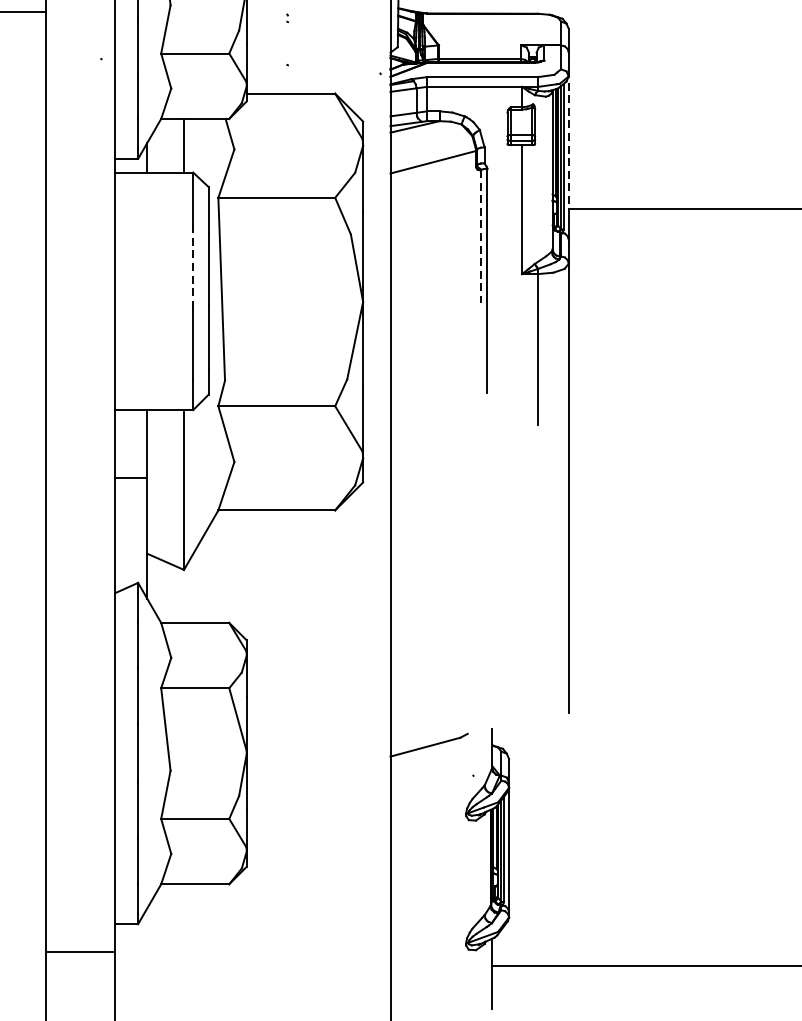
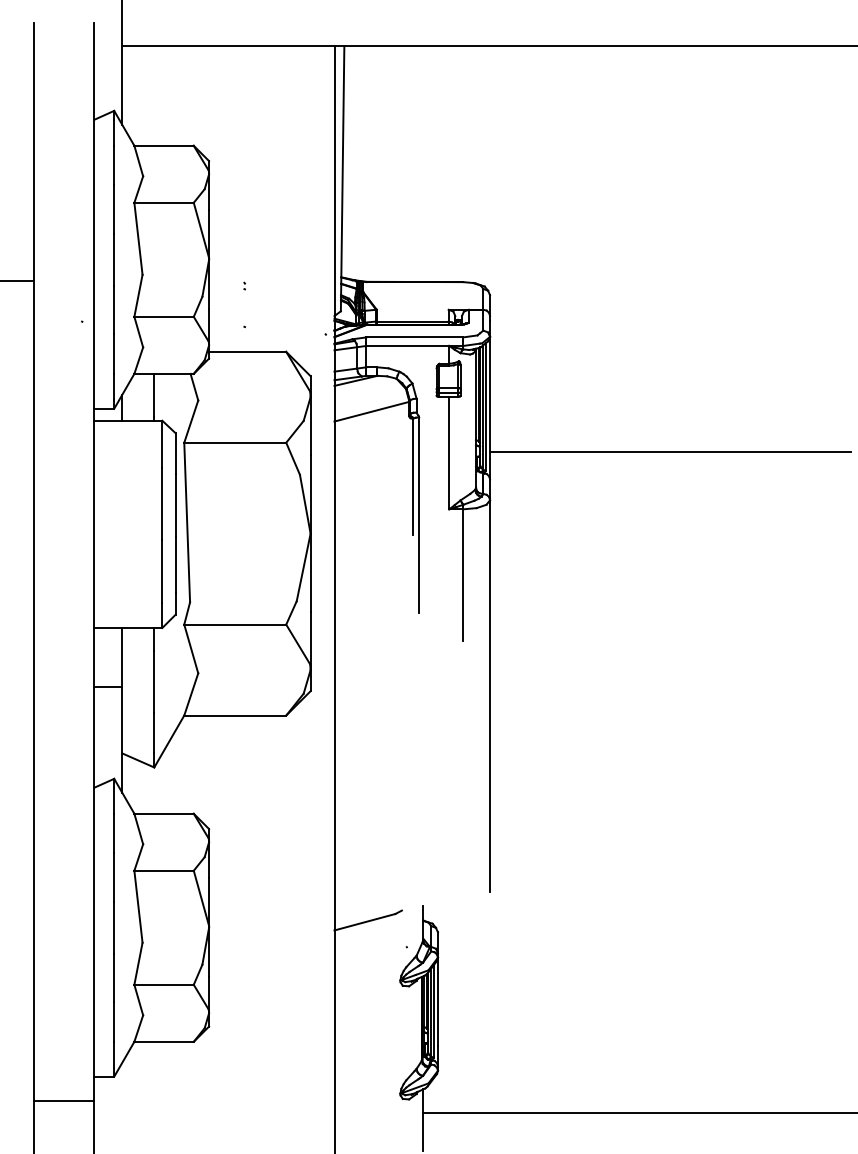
line: (569, 145) -> (490, 397), dashed -> solid
line: (481, 237) -> (413, 477), dashed -> solid
line: (193, 267) -> (162, 503), dashed -> solid

